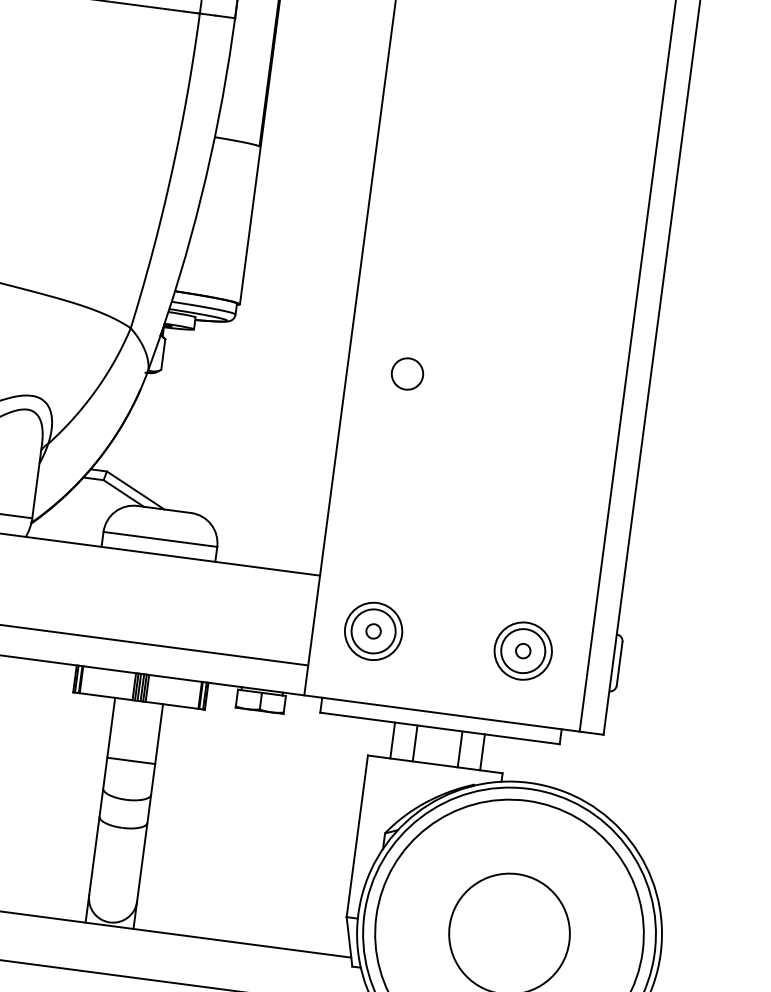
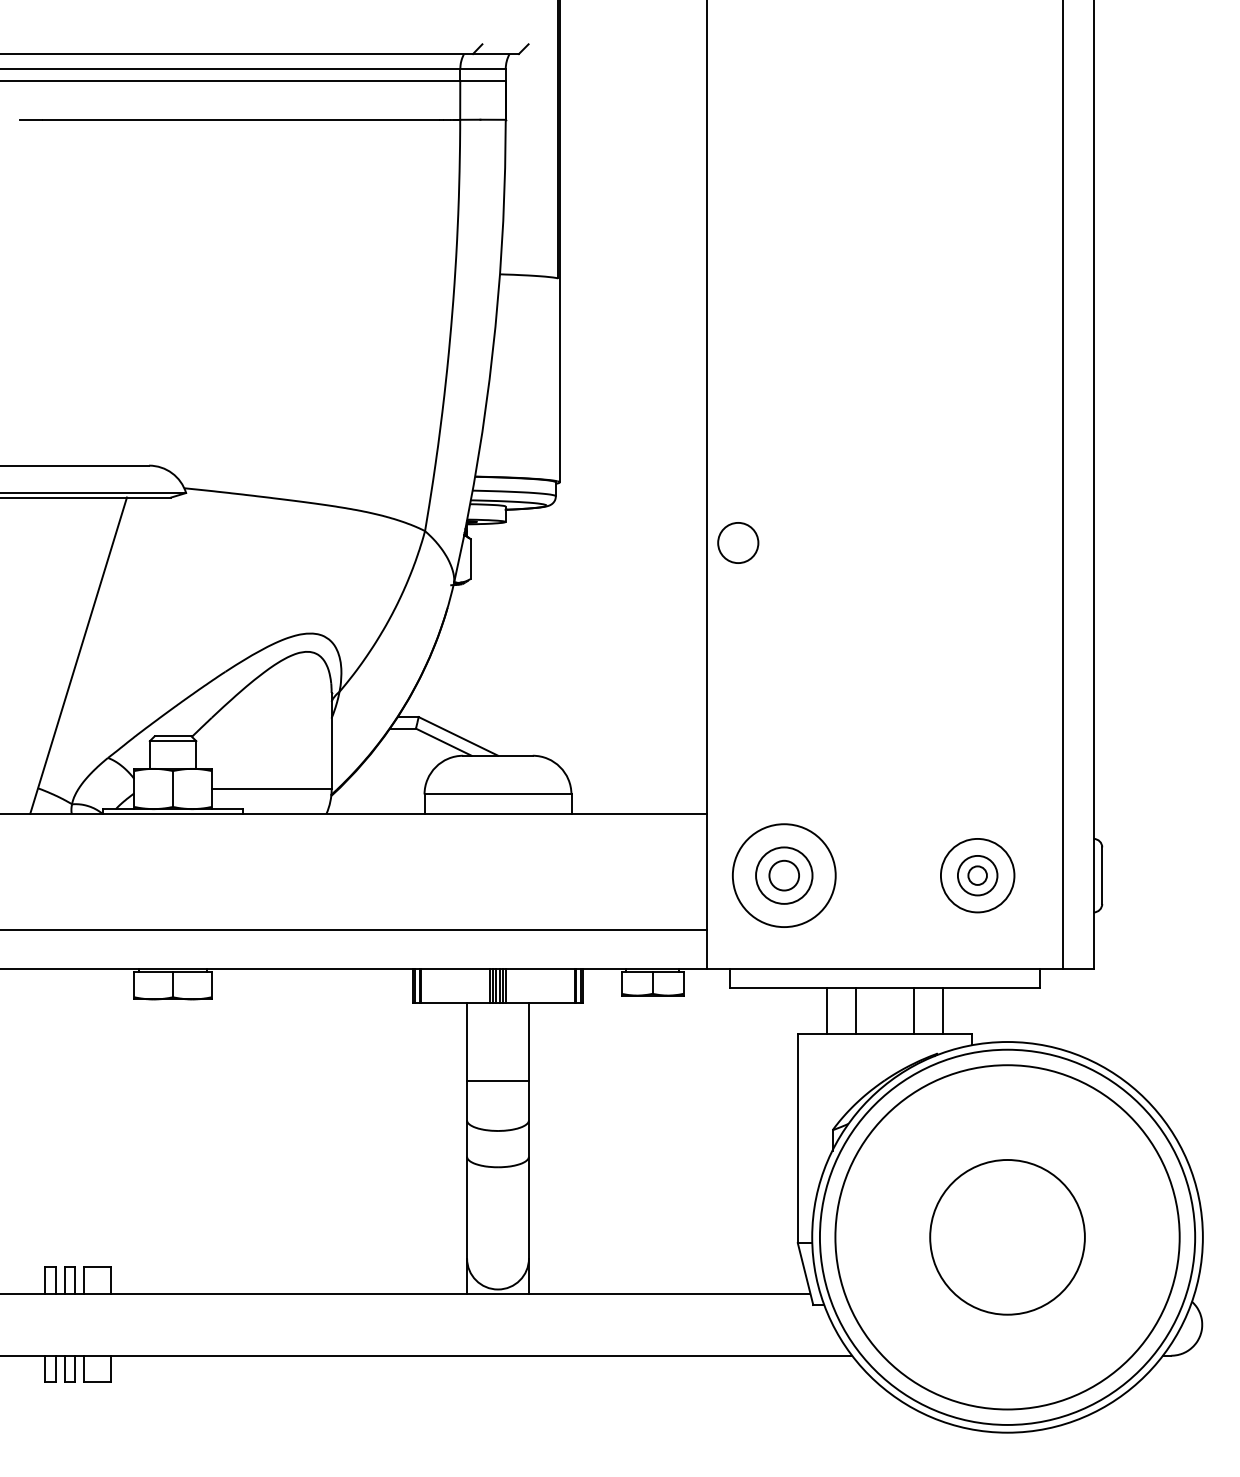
circle: (407, 373) -> (738, 542), moved
circle: (373, 631) -> (784, 875), size x1.4
circle: (373, 631) -> (784, 875), size x1.6
circle: (523, 650) -> (977, 875), size x0.7

